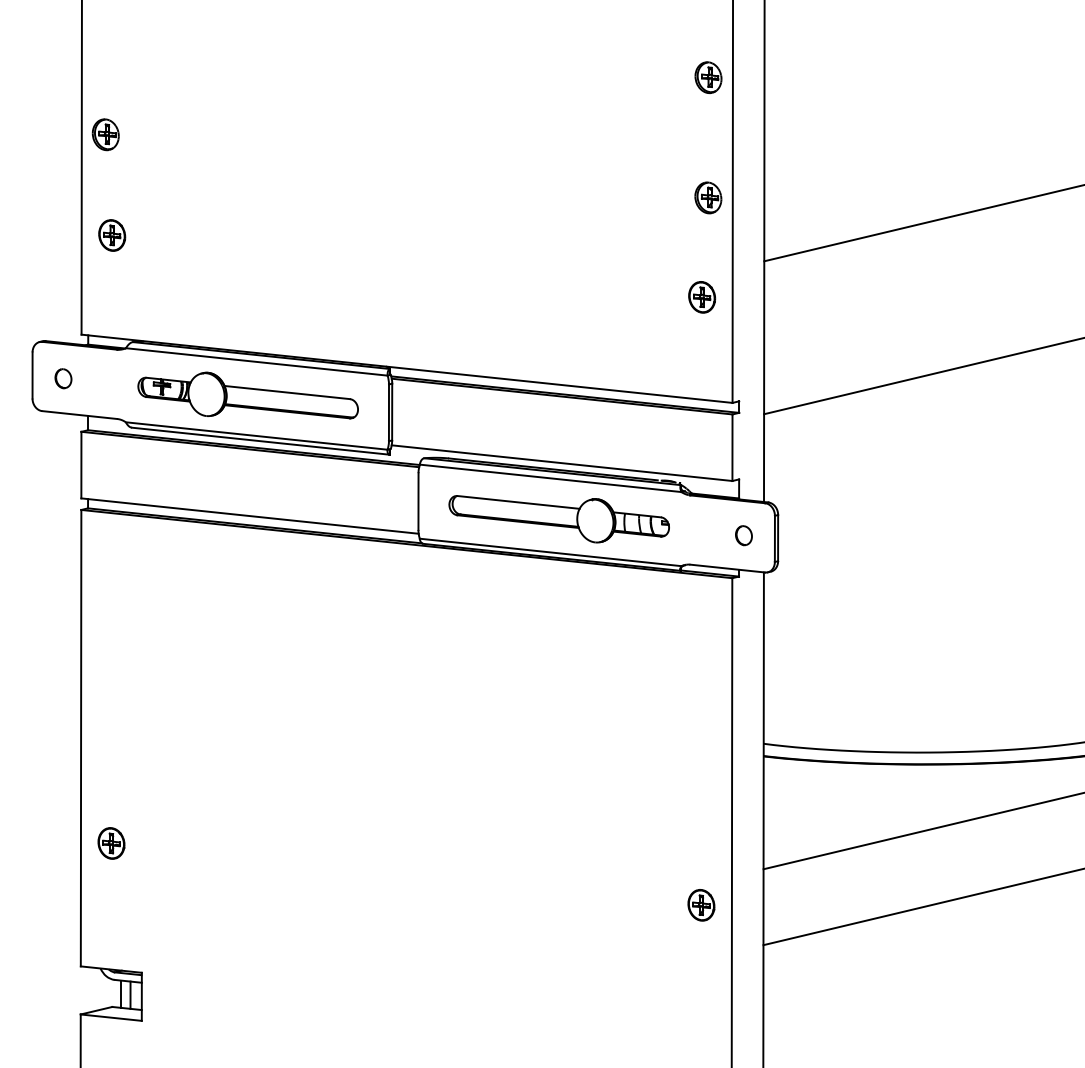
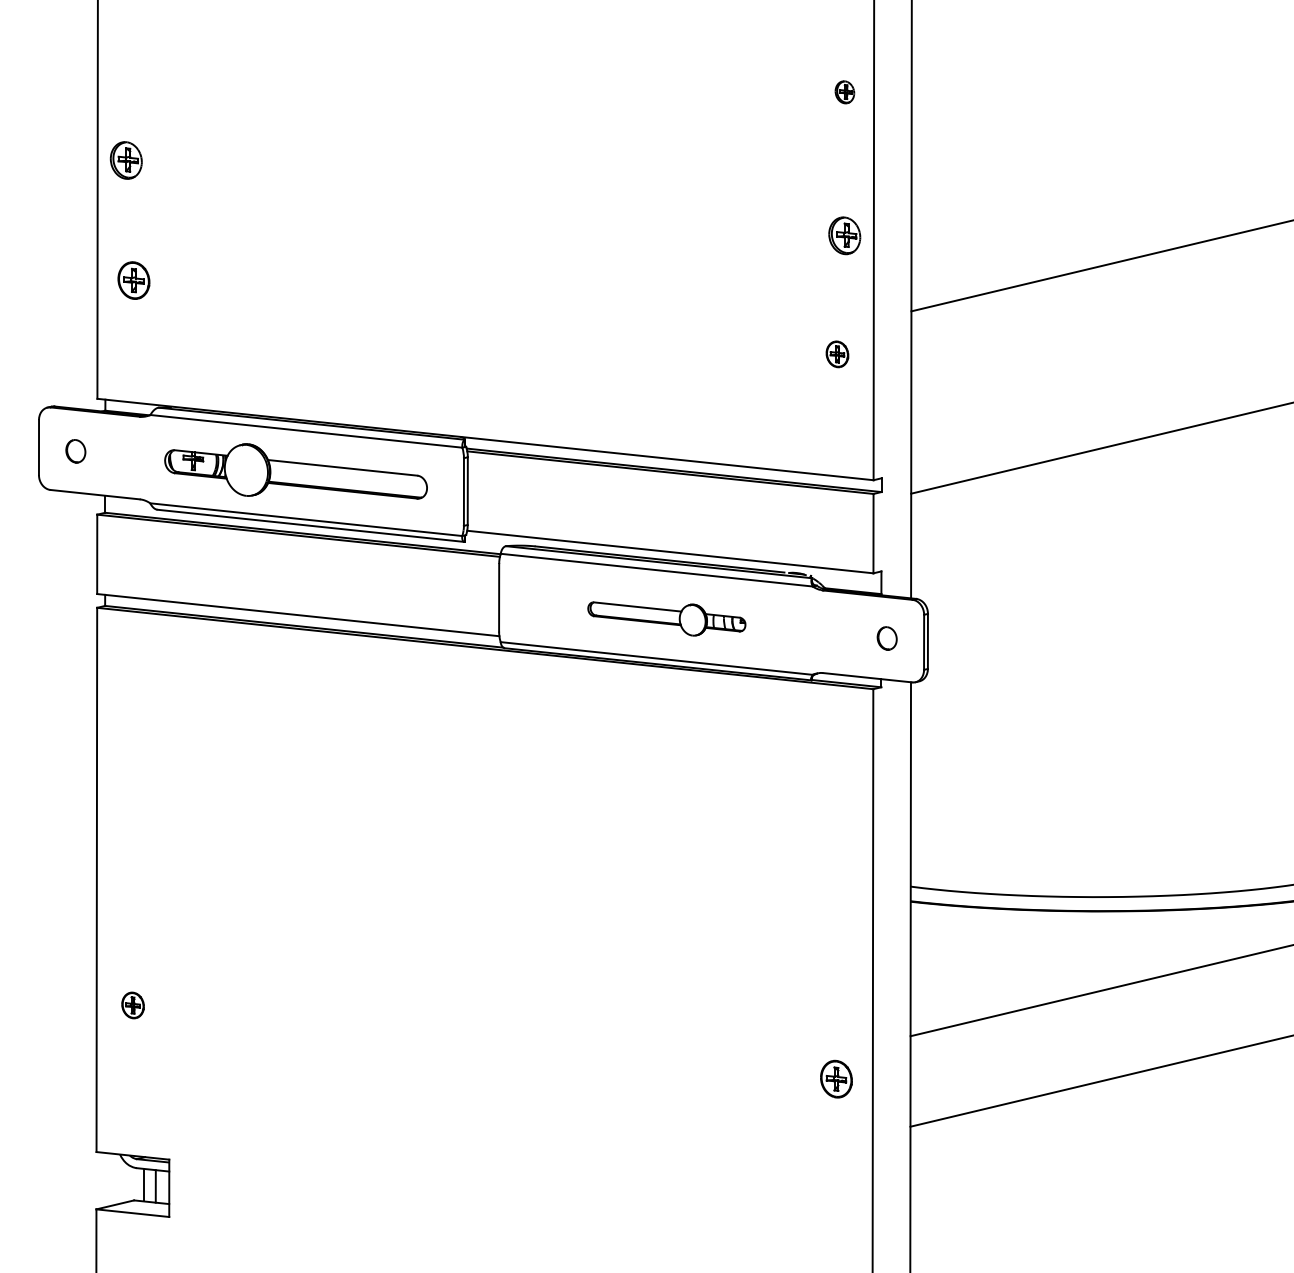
part: (708, 77) -> (844, 92), size x0.6
part: (702, 297) -> (837, 354), size x0.7
part: (558, 519) -> (666, 619), size x0.6
part: (111, 843) -> (133, 1005), size x0.7

